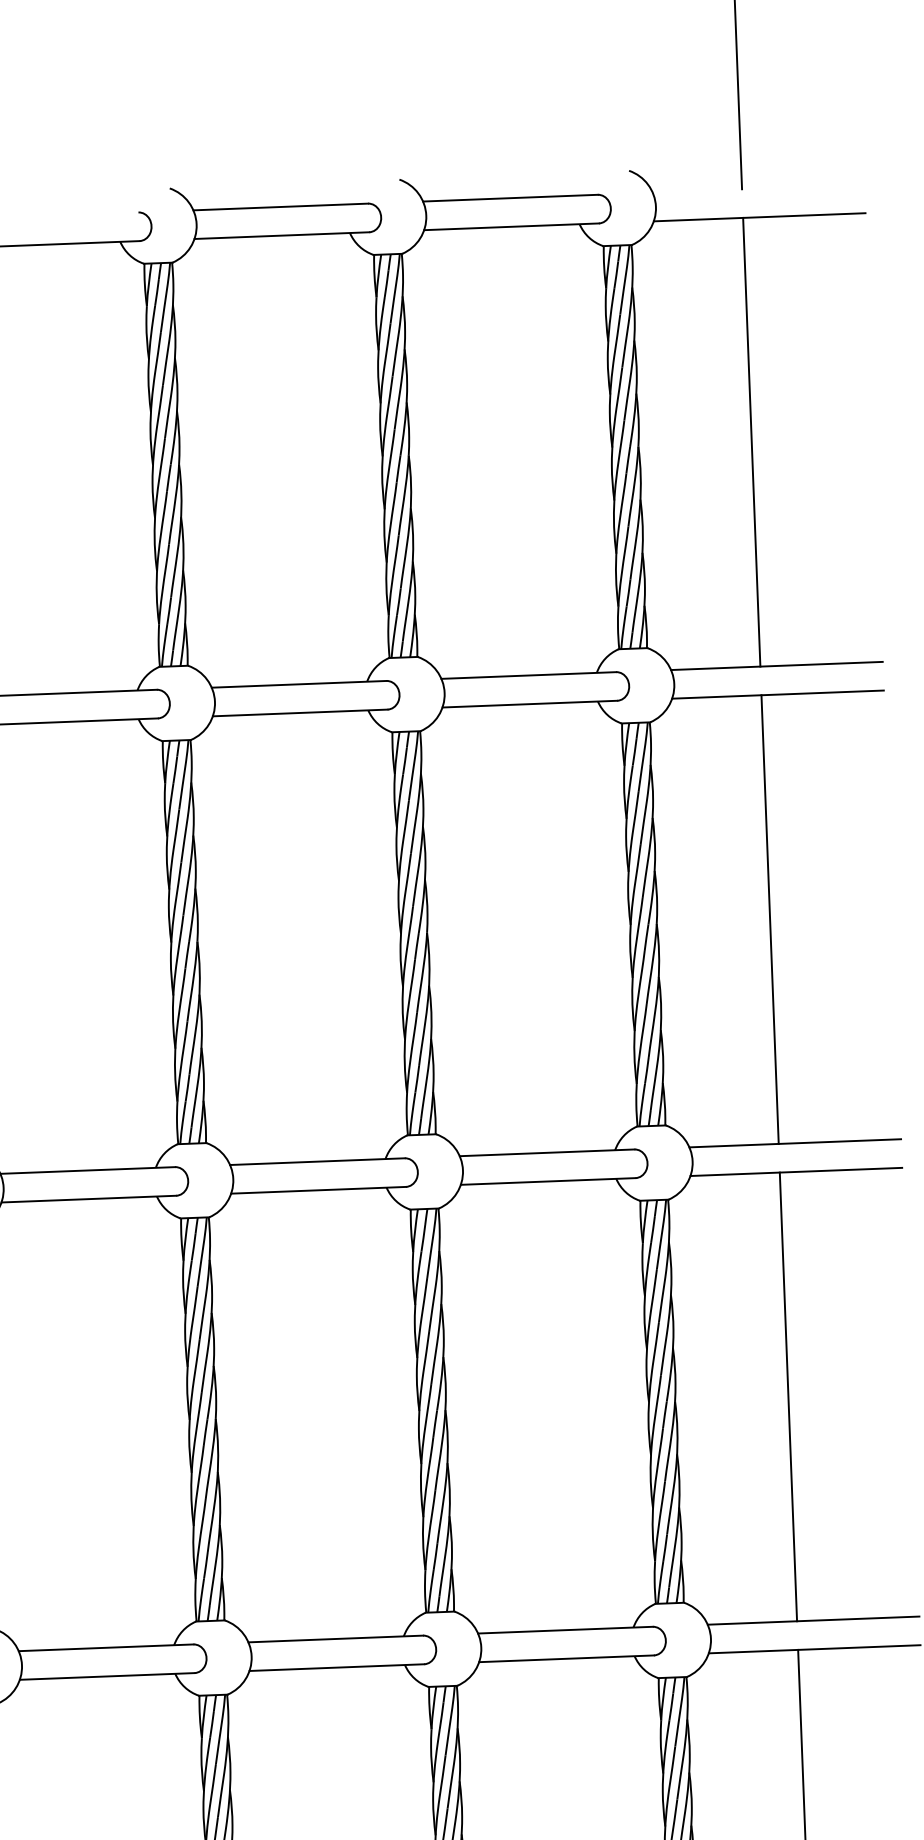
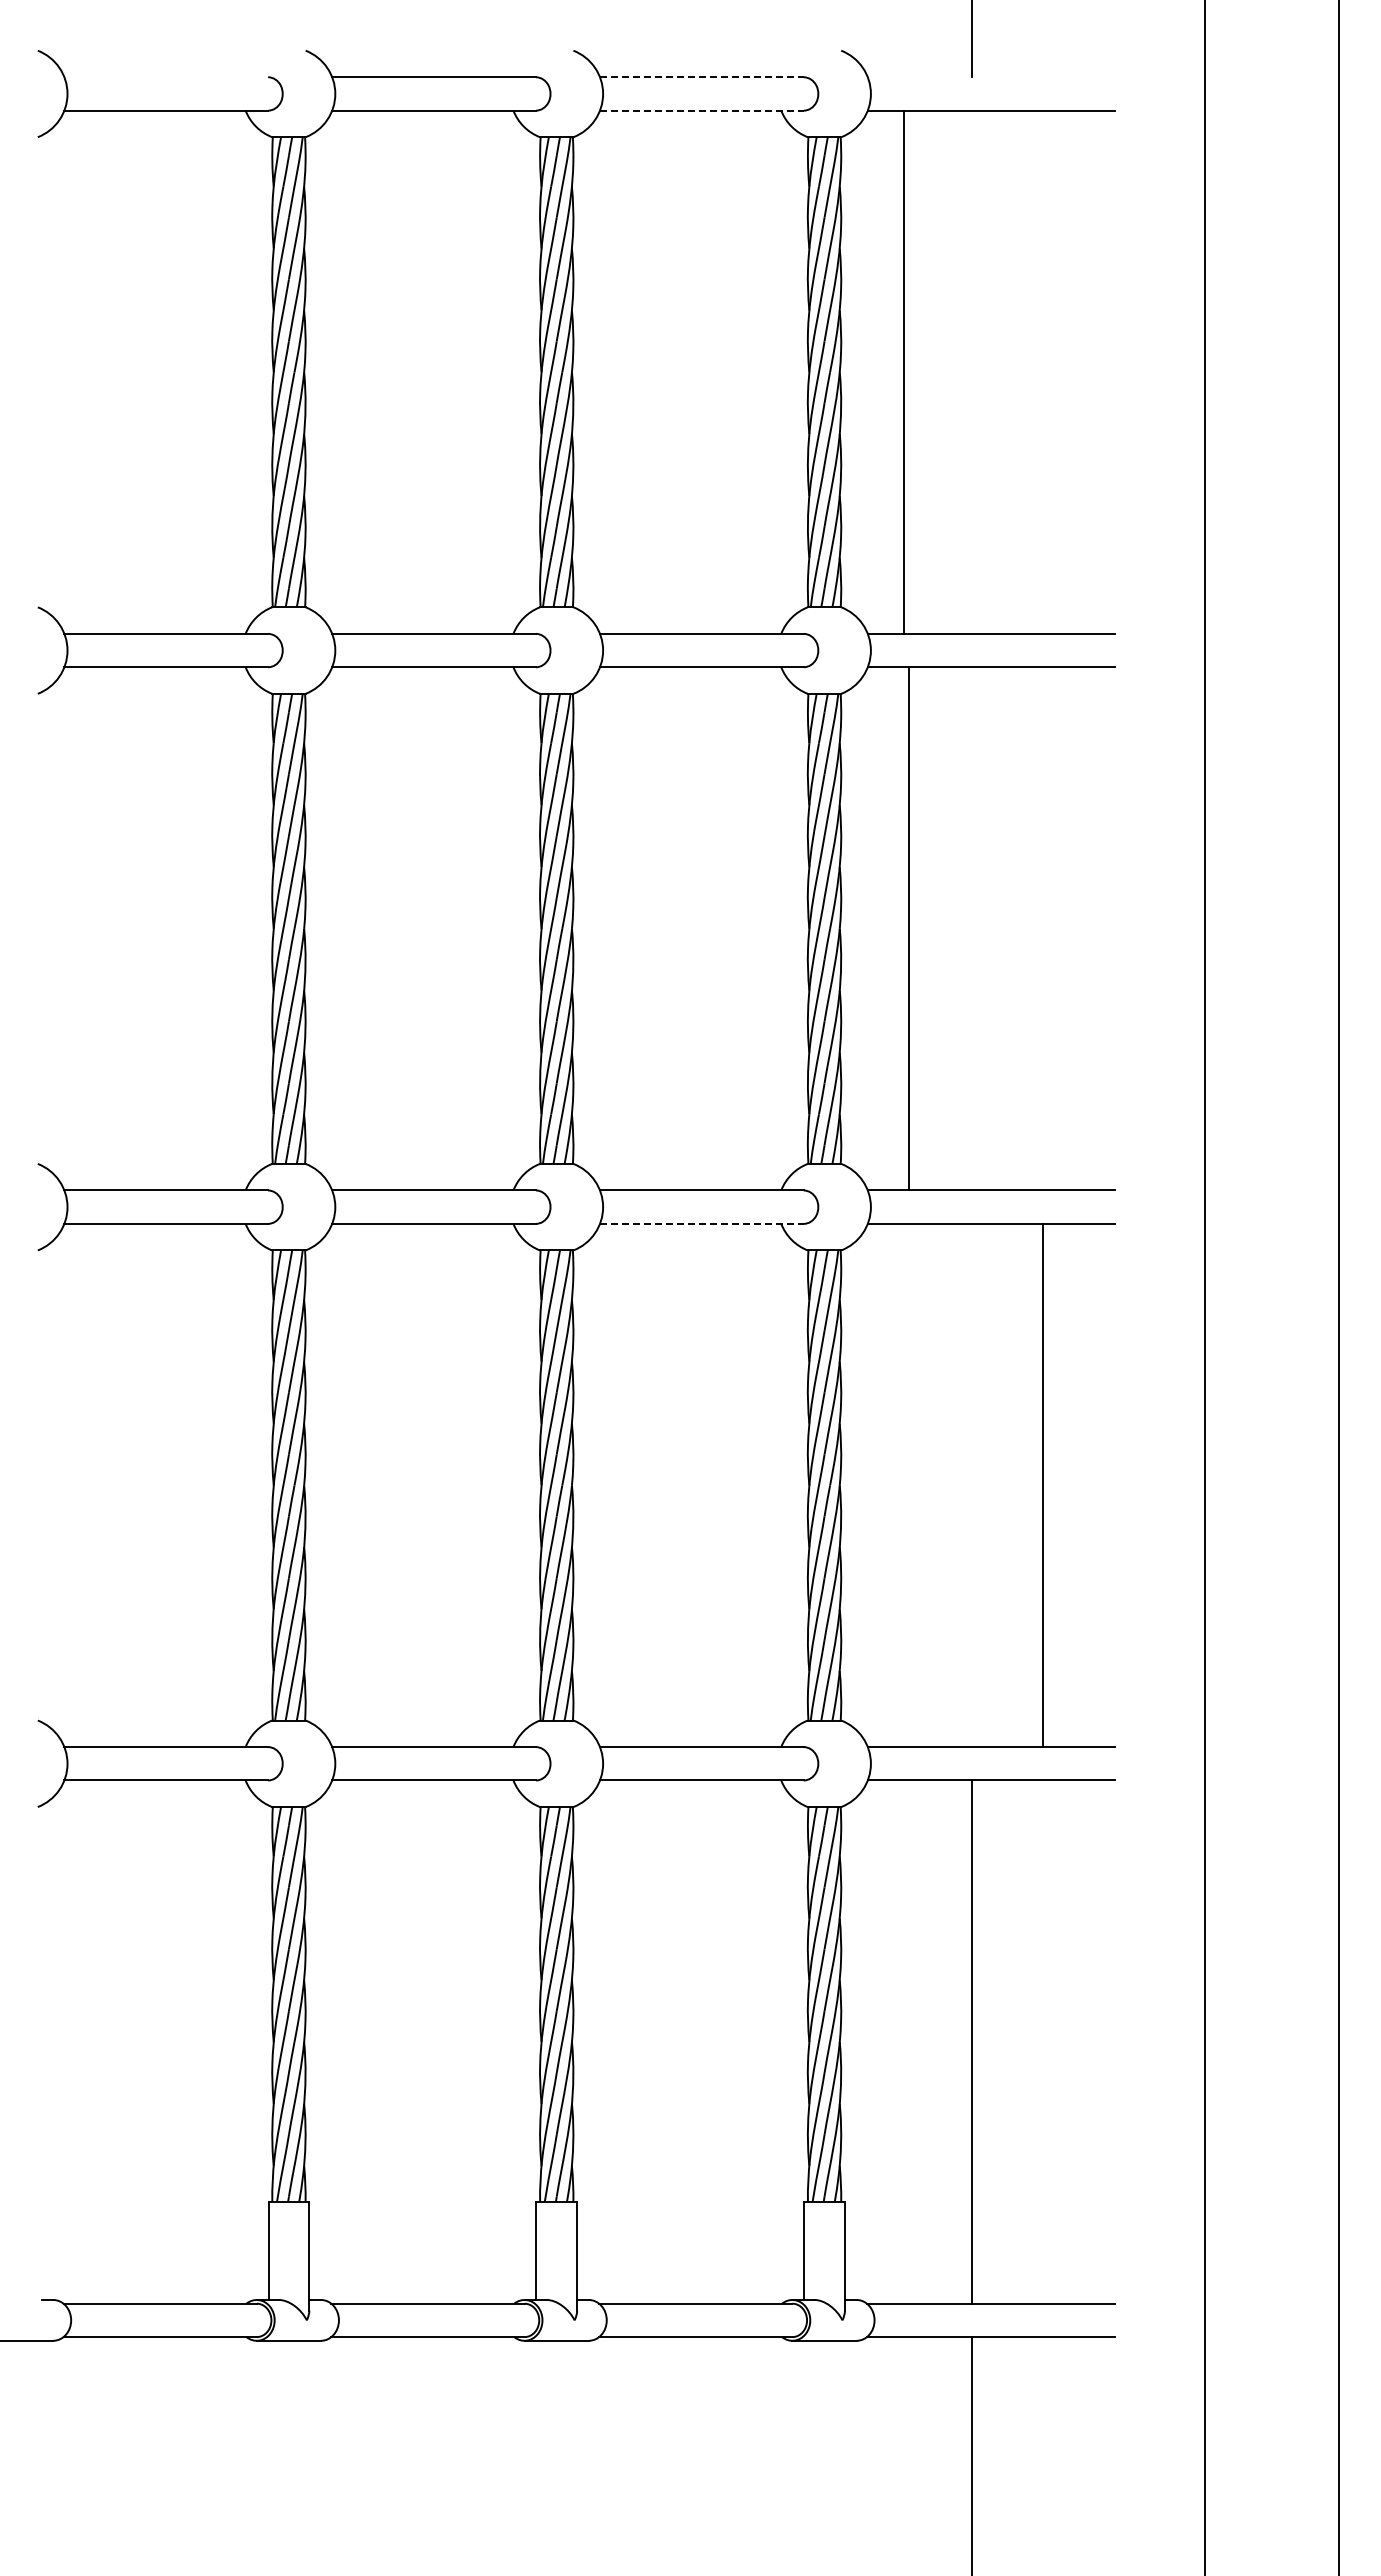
line: (510, 198) -> (701, 77), solid -> dashed
line: (511, 226) -> (701, 110), solid -> dashed
line: (751, 441) -> (903, 371), moved
line: (769, 919) -> (908, 928), moved
line: (547, 1181) -> (701, 1223), solid -> dashed
line: (788, 1396) -> (1042, 1485), moved

